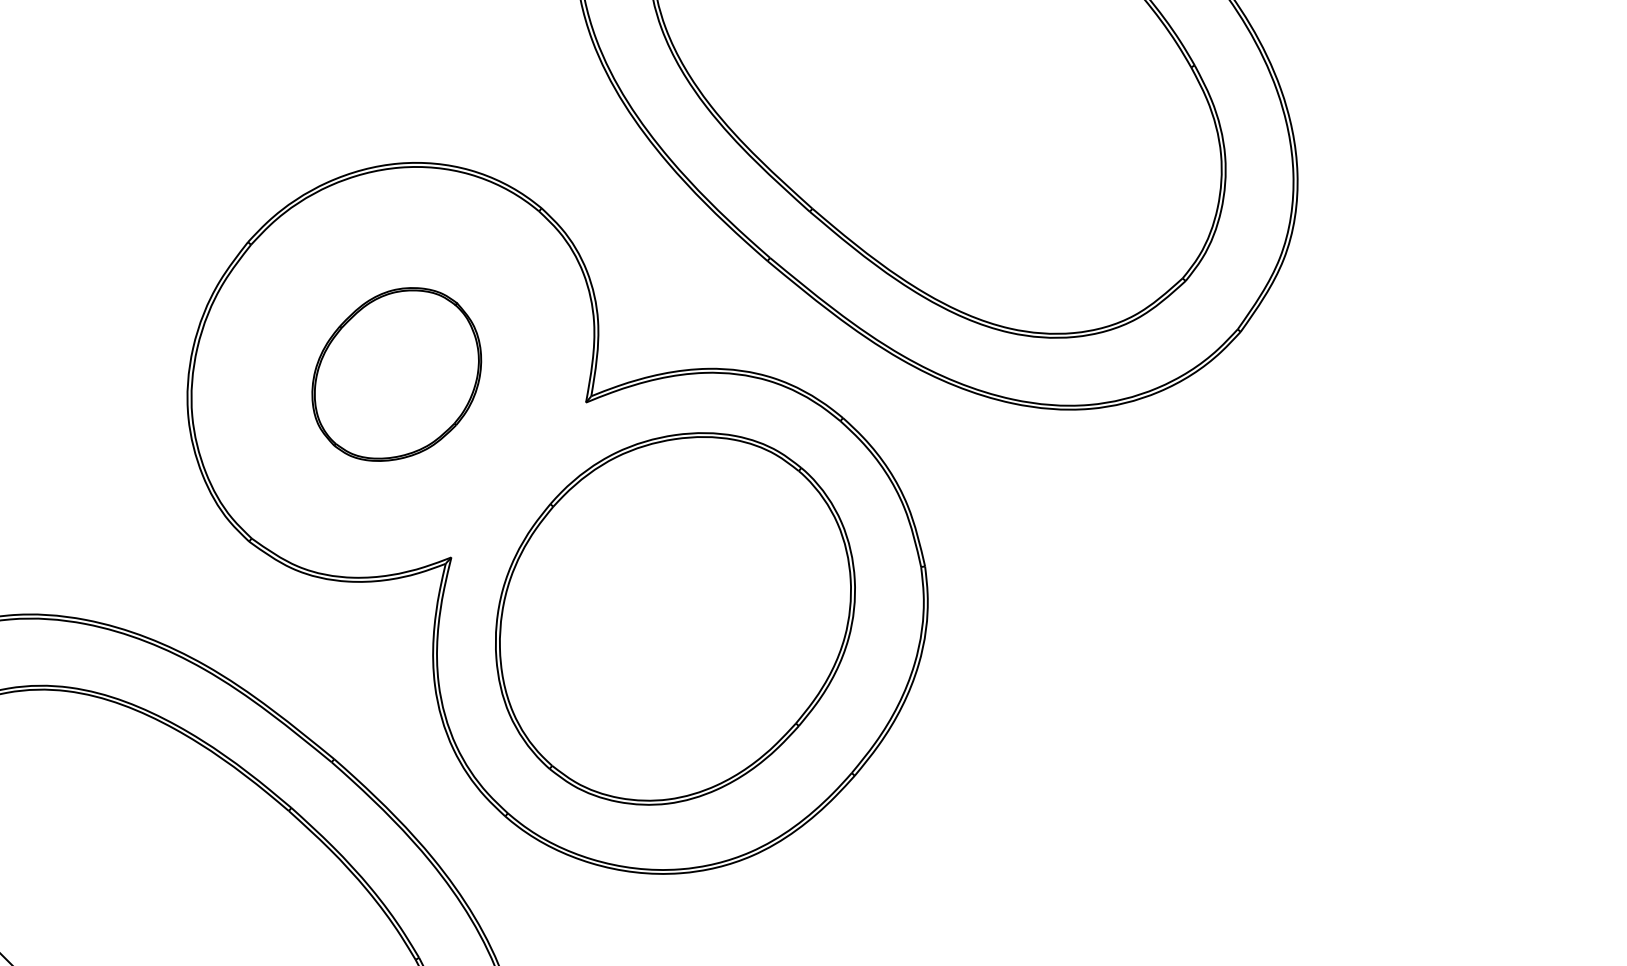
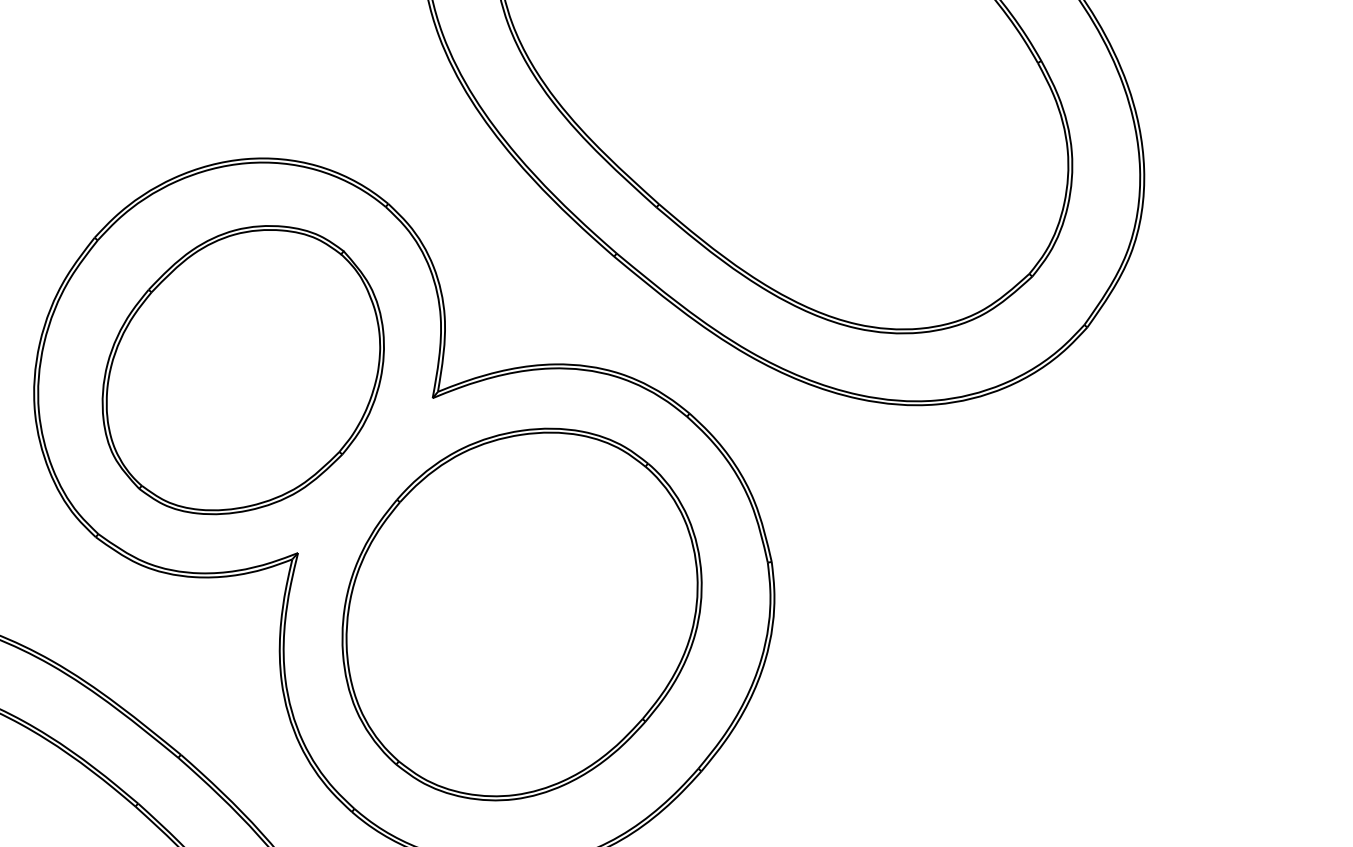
part: (396, 374) -> (243, 370), size x1.67

